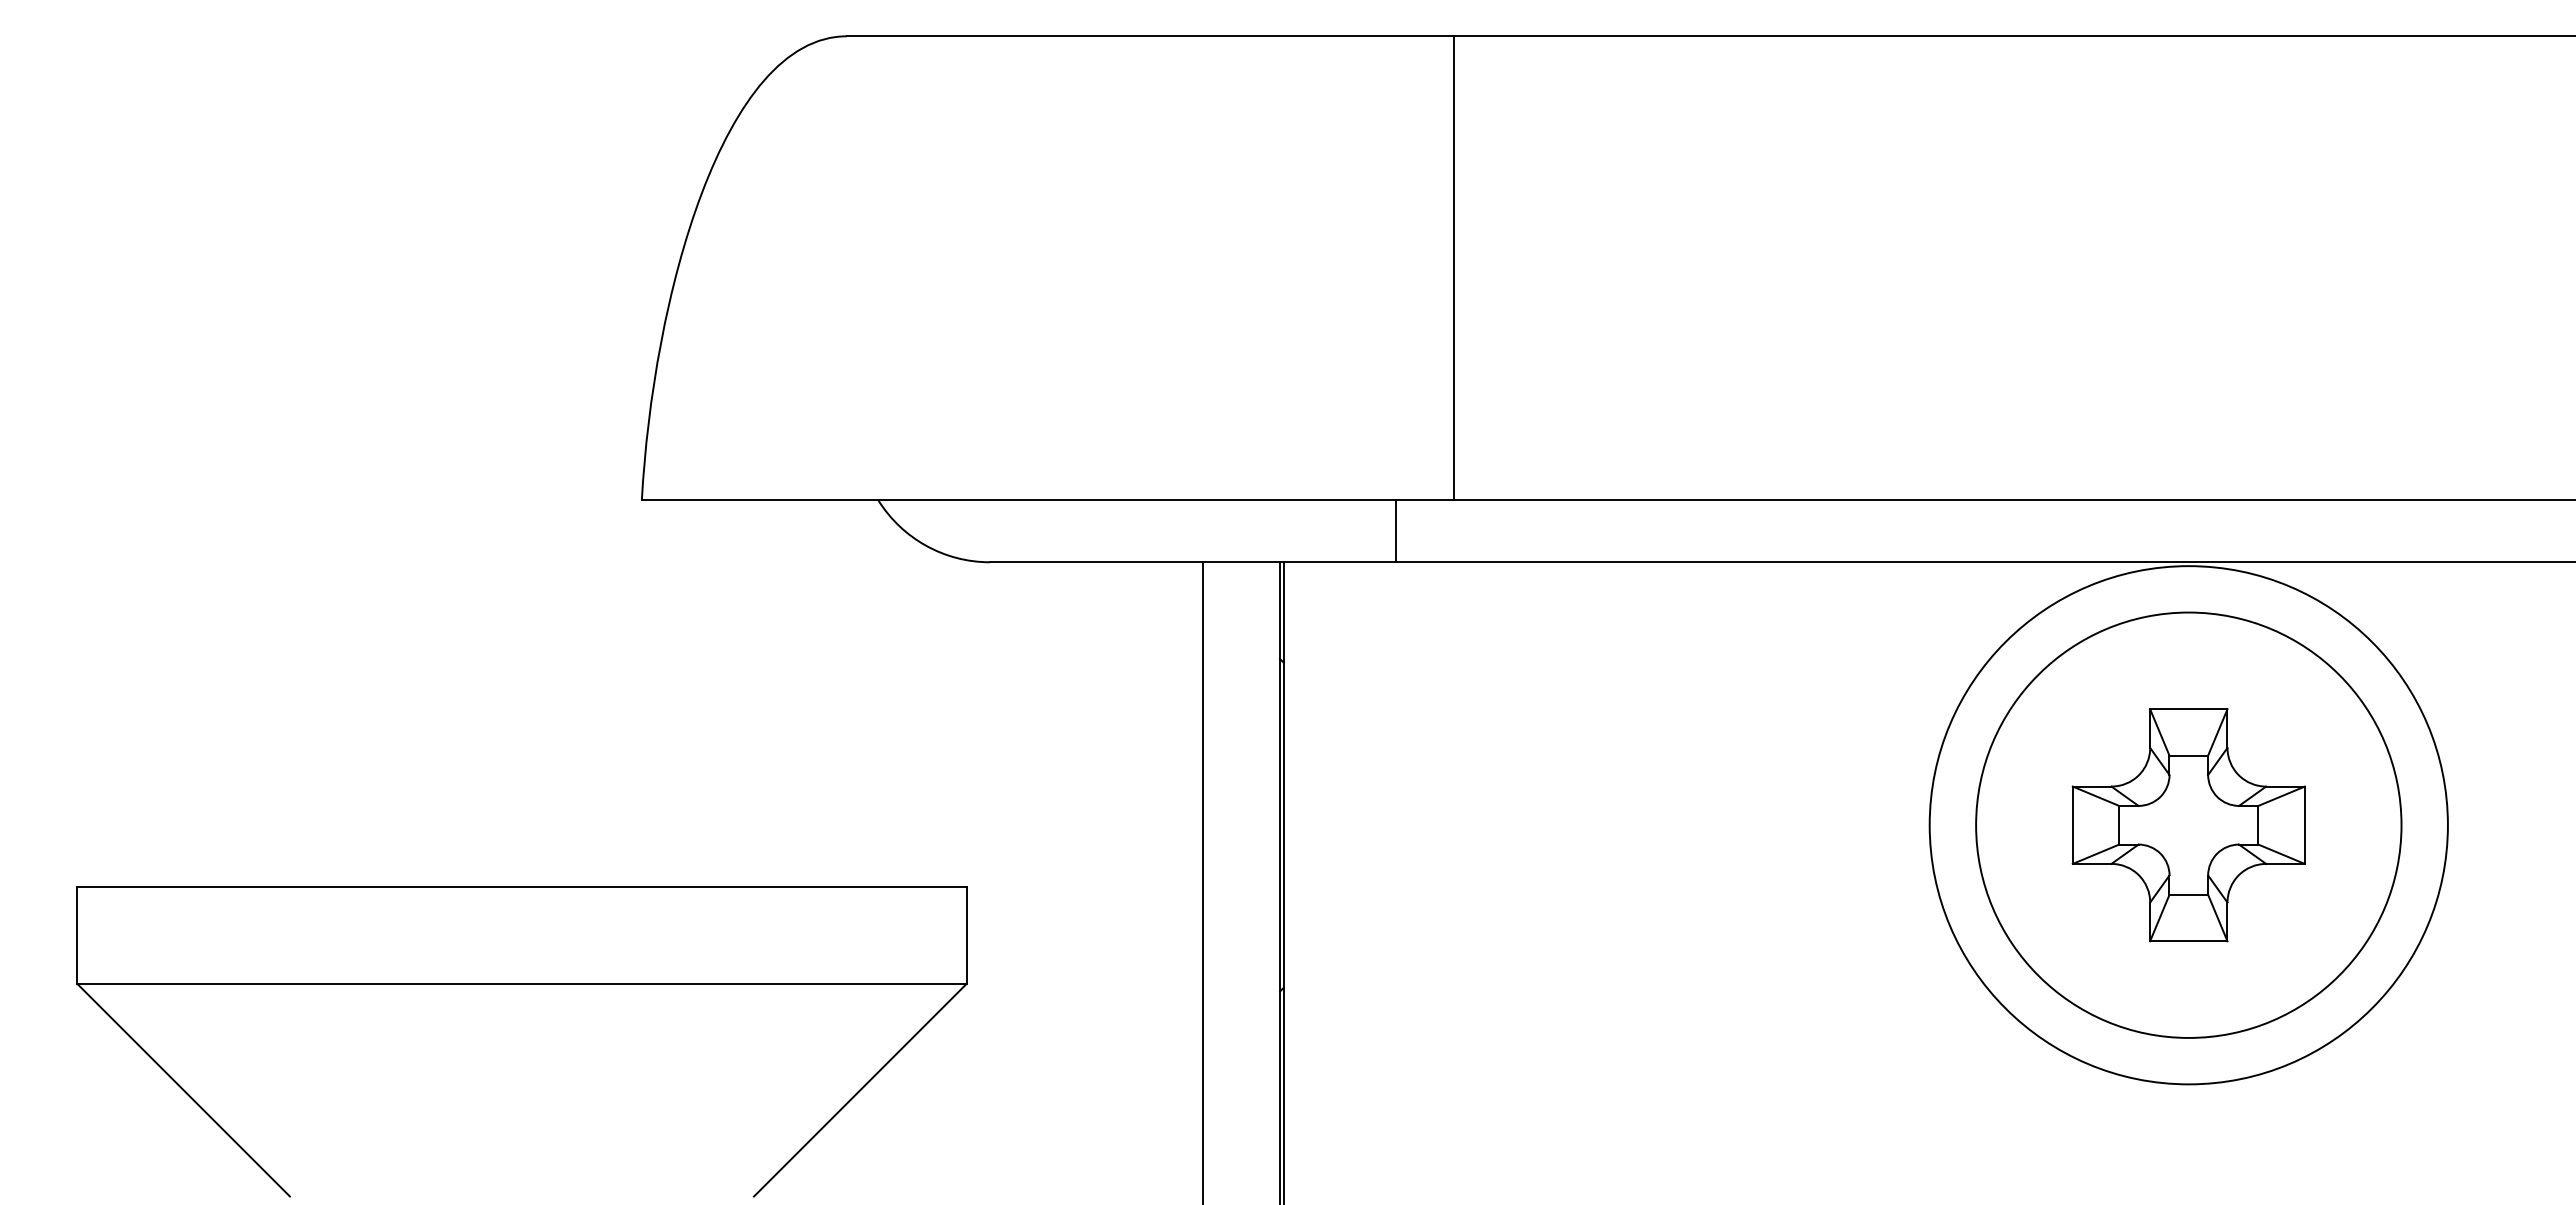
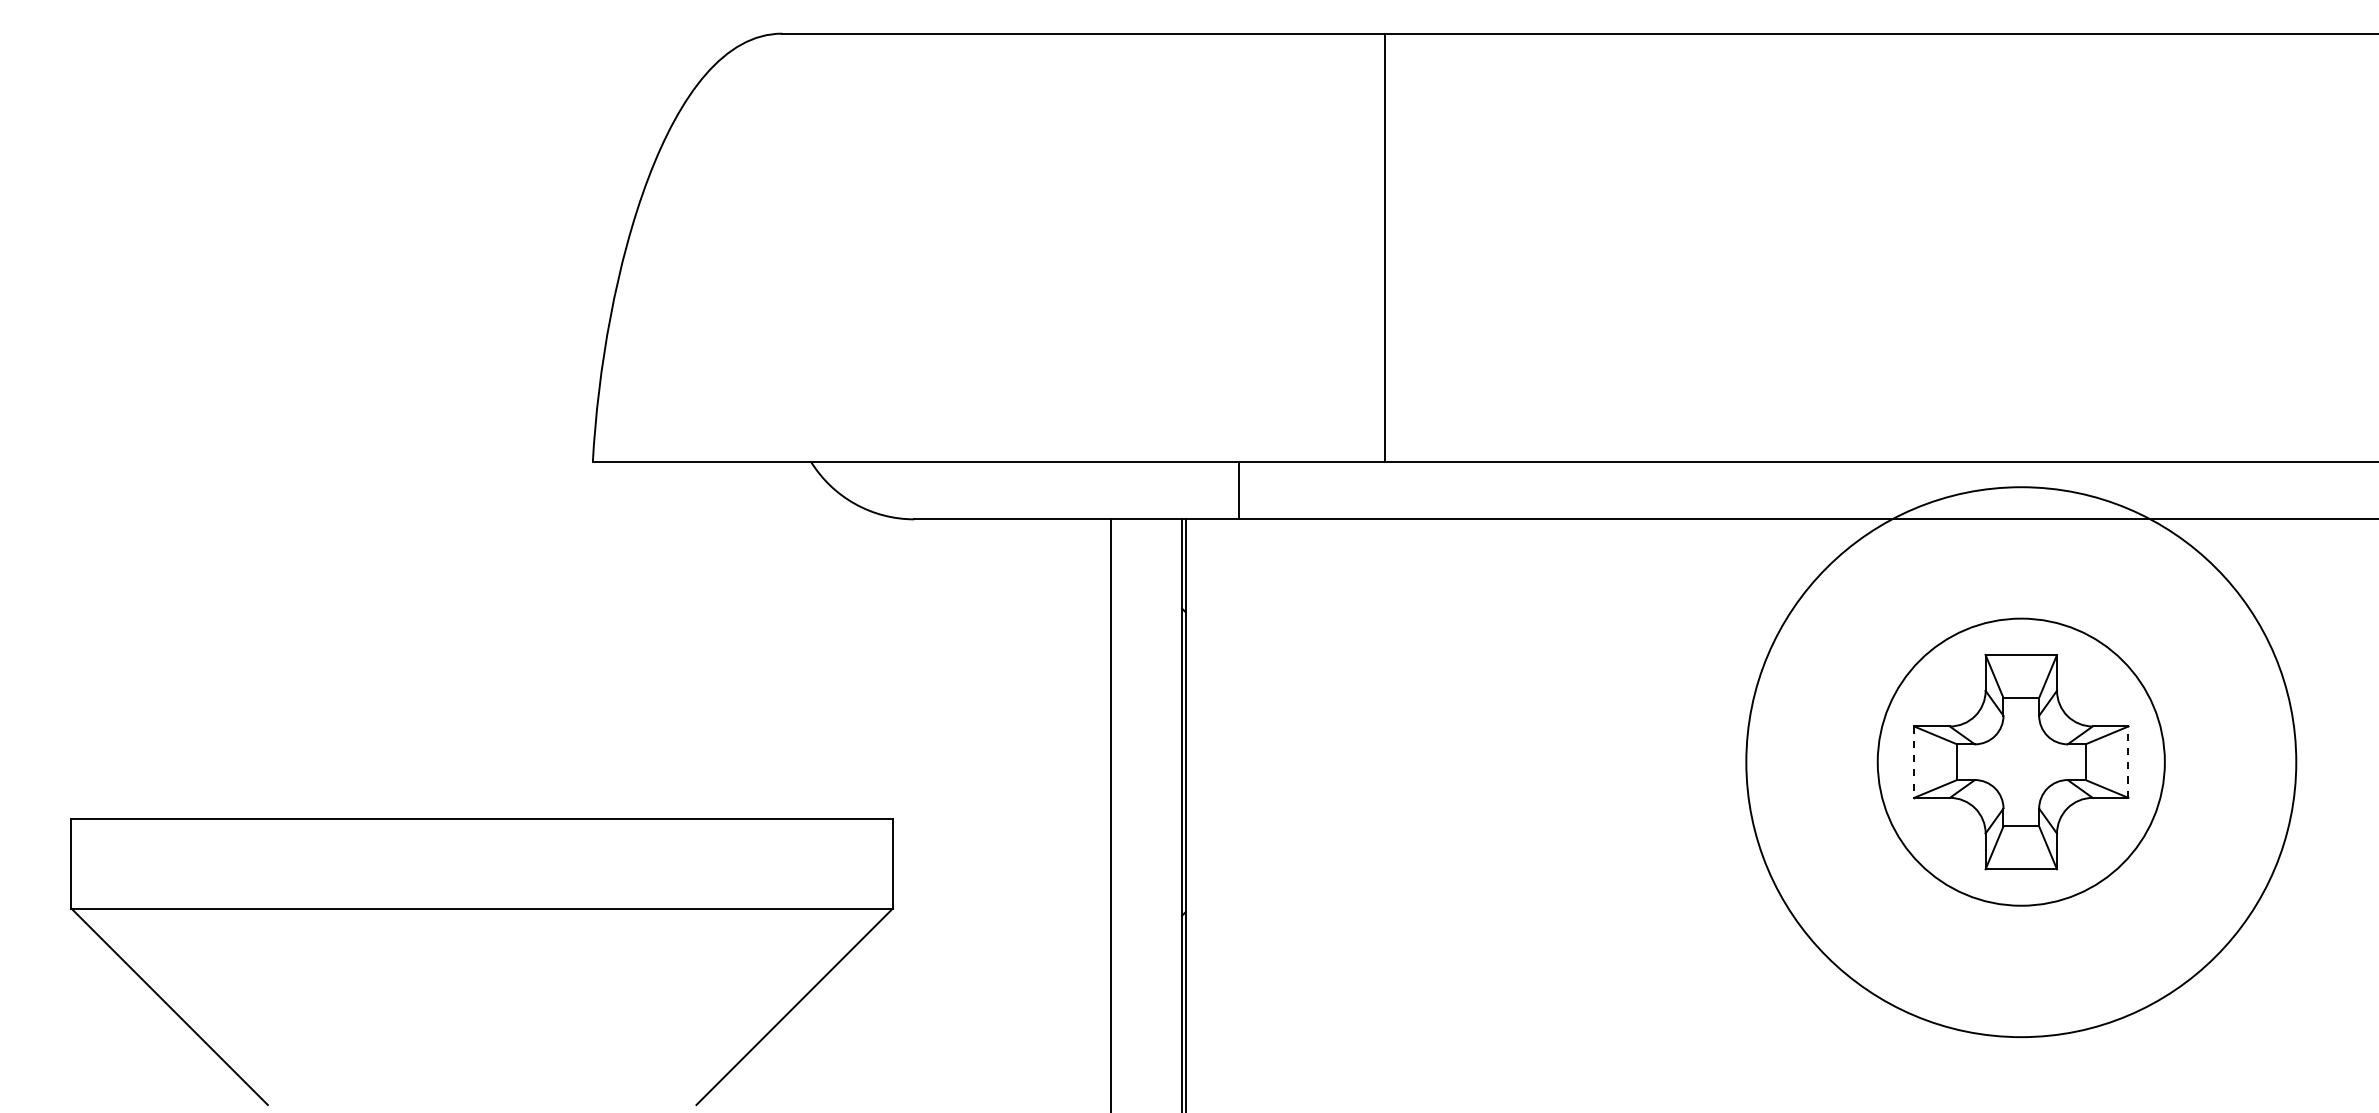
line: (1454, 268) -> (1385, 248), moved
line: (1396, 531) -> (1239, 490), moved
circle: (2188, 824) -> (2021, 761), size x1.4
line: (2072, 825) -> (1913, 762), solid -> dashed
circle: (2188, 825) -> (2021, 762), size x0.6
line: (2304, 825) -> (2128, 762), solid -> dashed

